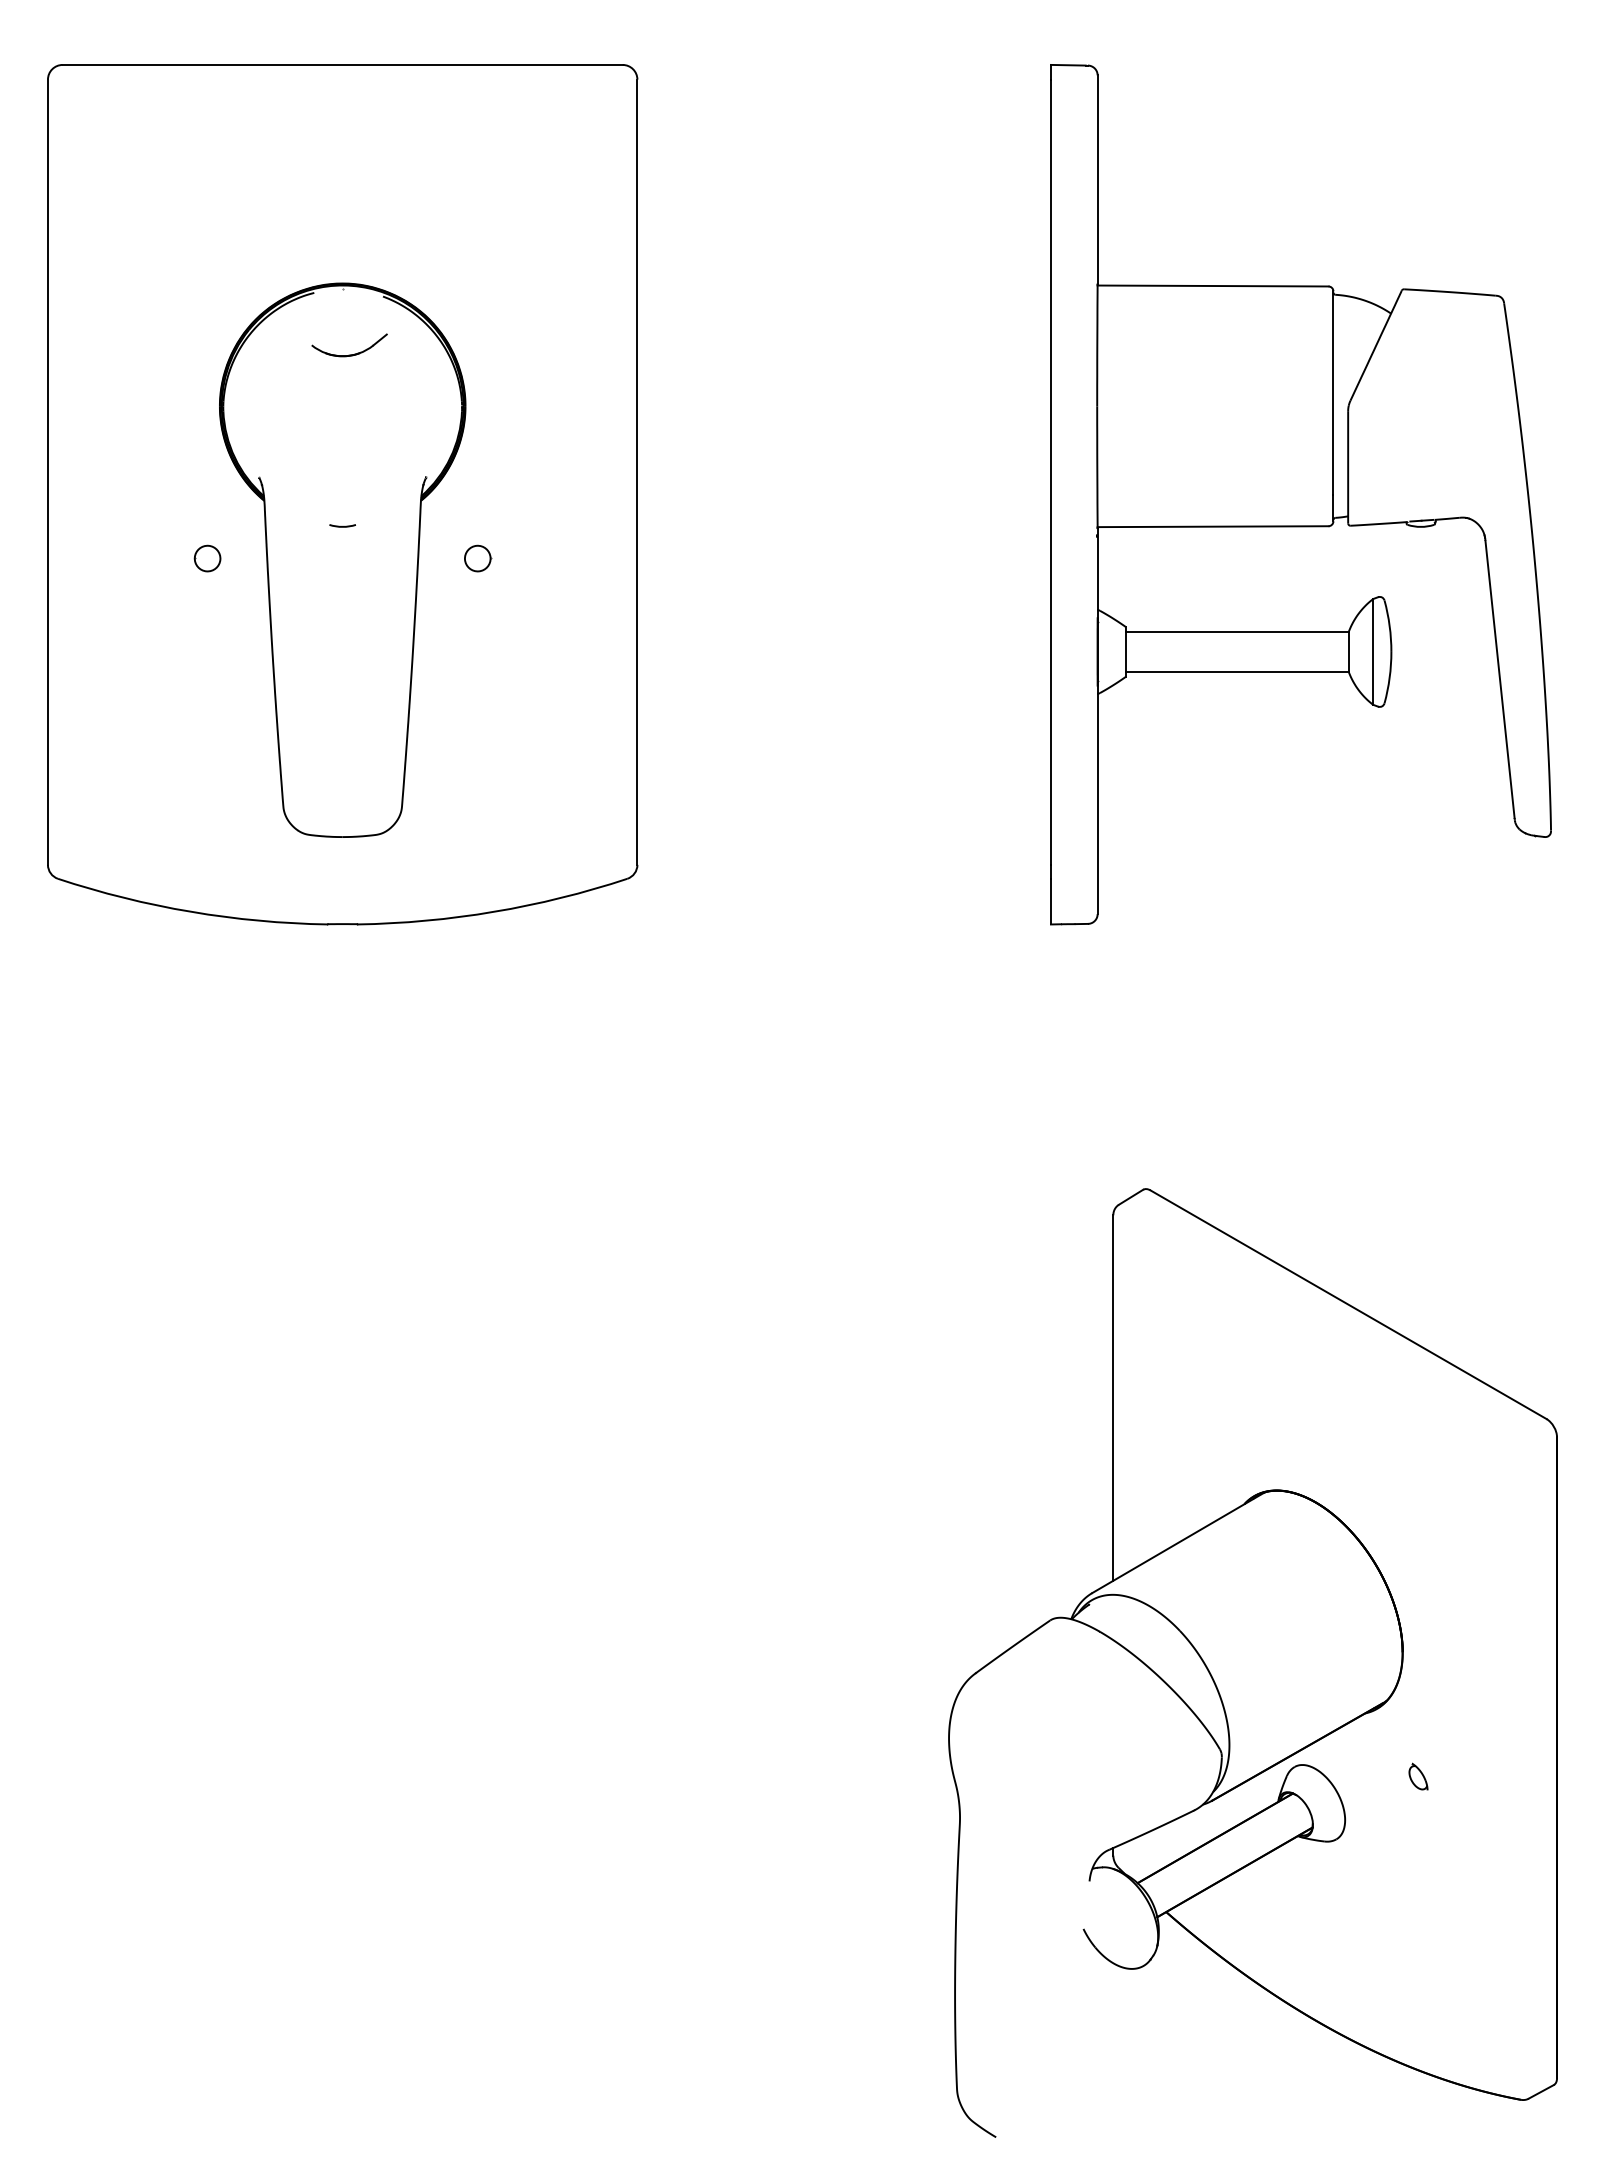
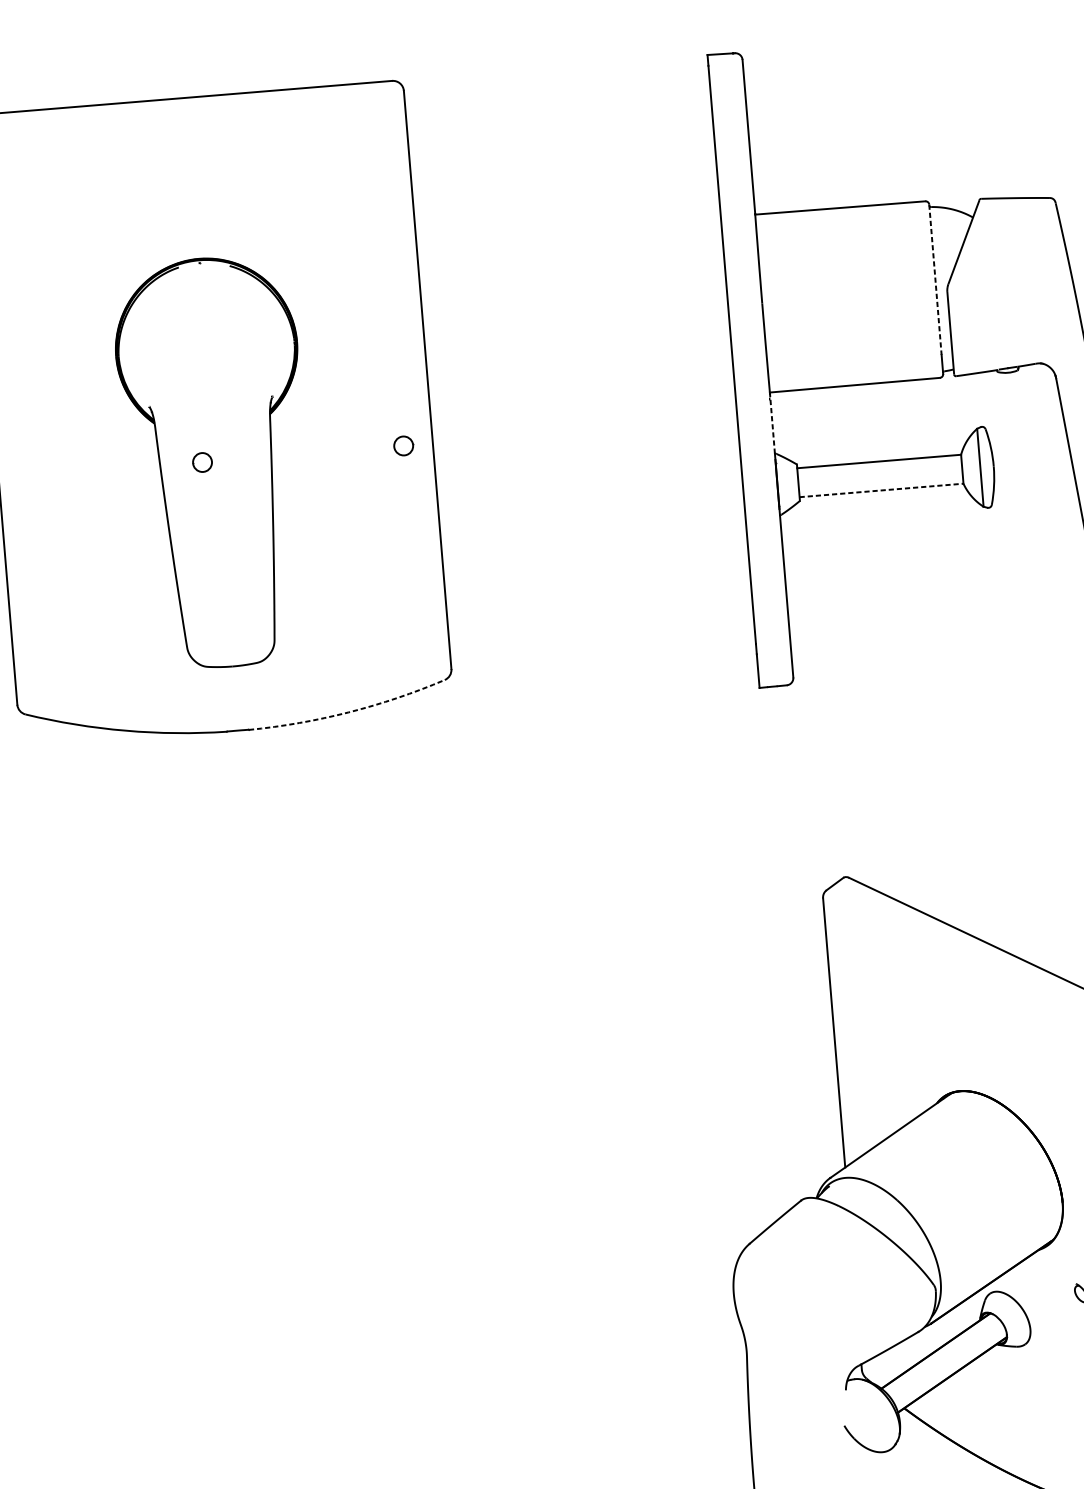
part: (349, 354) -> (208, 310), removed
line: (1333, 393) -> (935, 279), solid -> dashed
line: (342, 525) -> (213, 437), removed
part: (207, 558) -> (202, 462), moved
part: (478, 558) -> (404, 445), moved
line: (1097, 569) -> (772, 423), solid -> dashed
line: (1237, 671) -> (881, 490), solid -> dashed
arc: (494, 911) -> (349, 712), solid -> dashed

